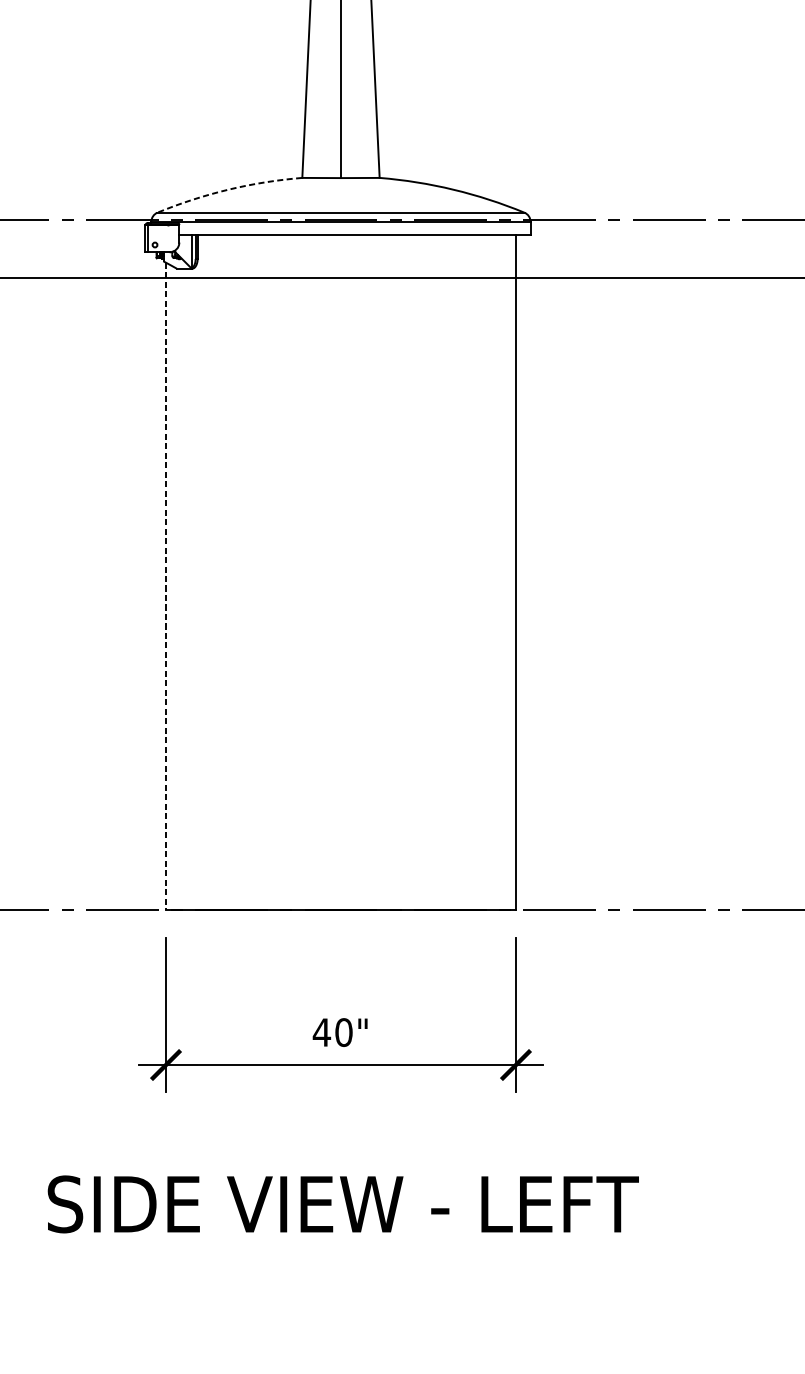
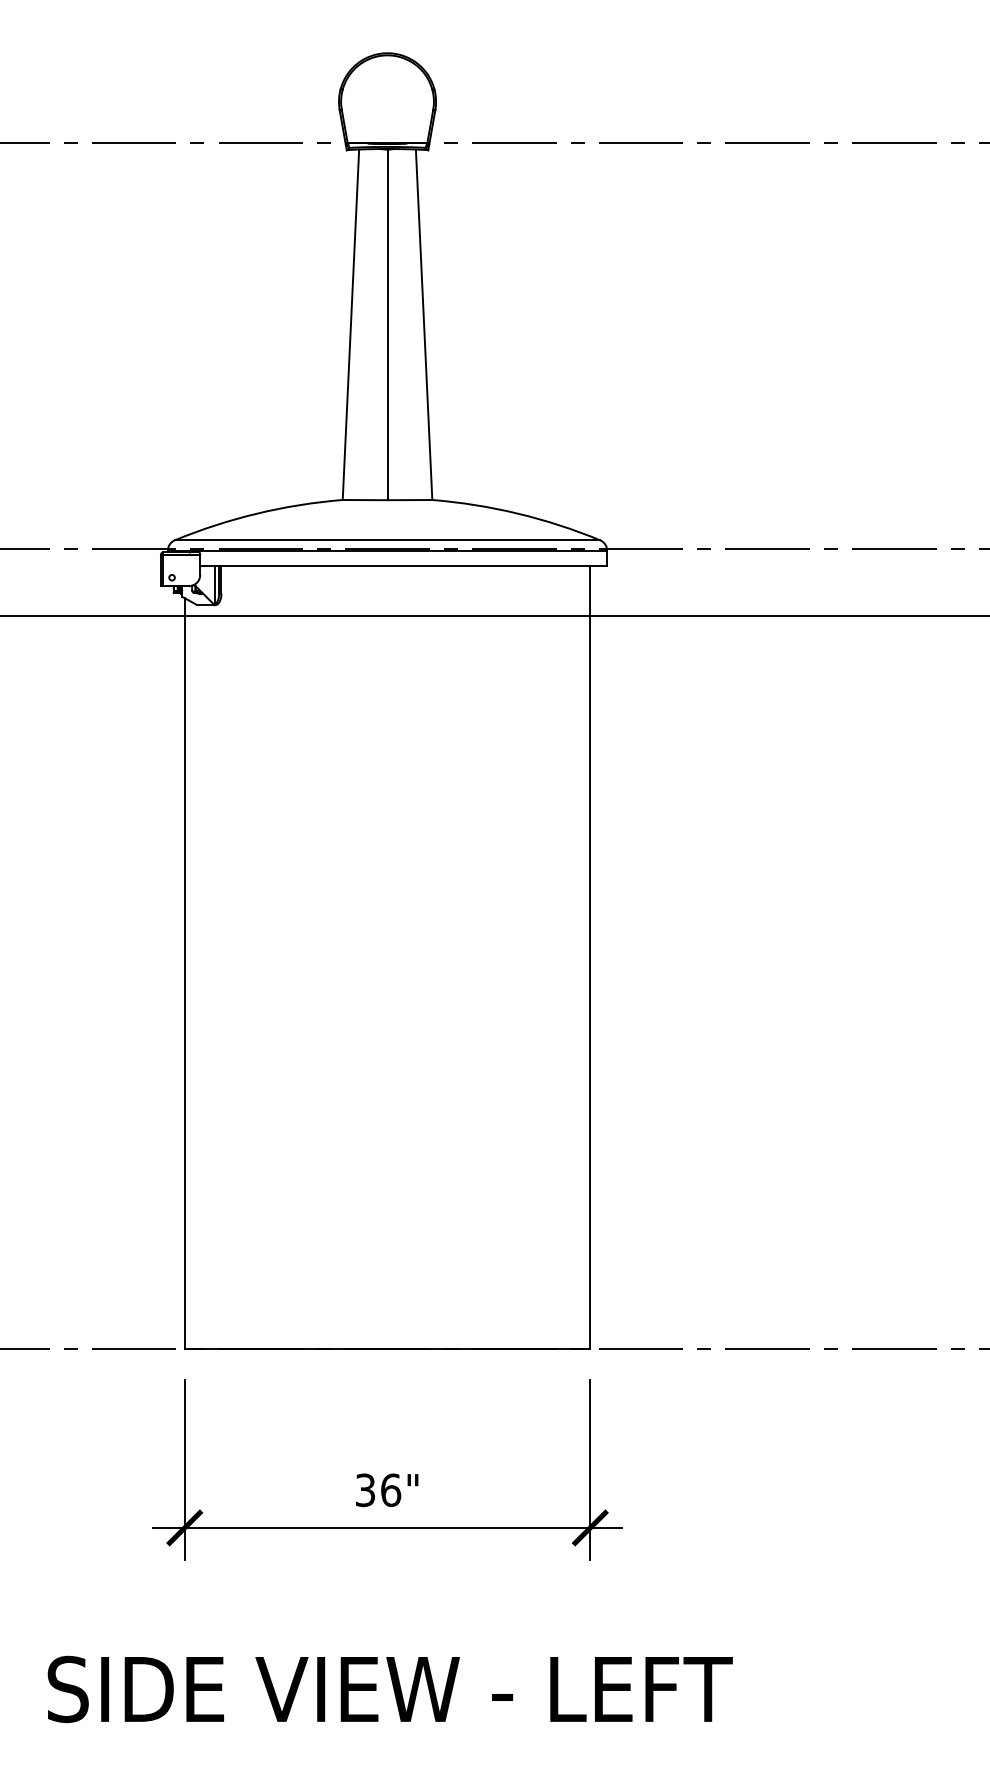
arc: (228, 189) -> (257, 513), dashed -> solid
line: (165, 586) -> (184, 973), dashed -> solid
text: (332, 1032) -> (377, 1490), 40" -> 36"

